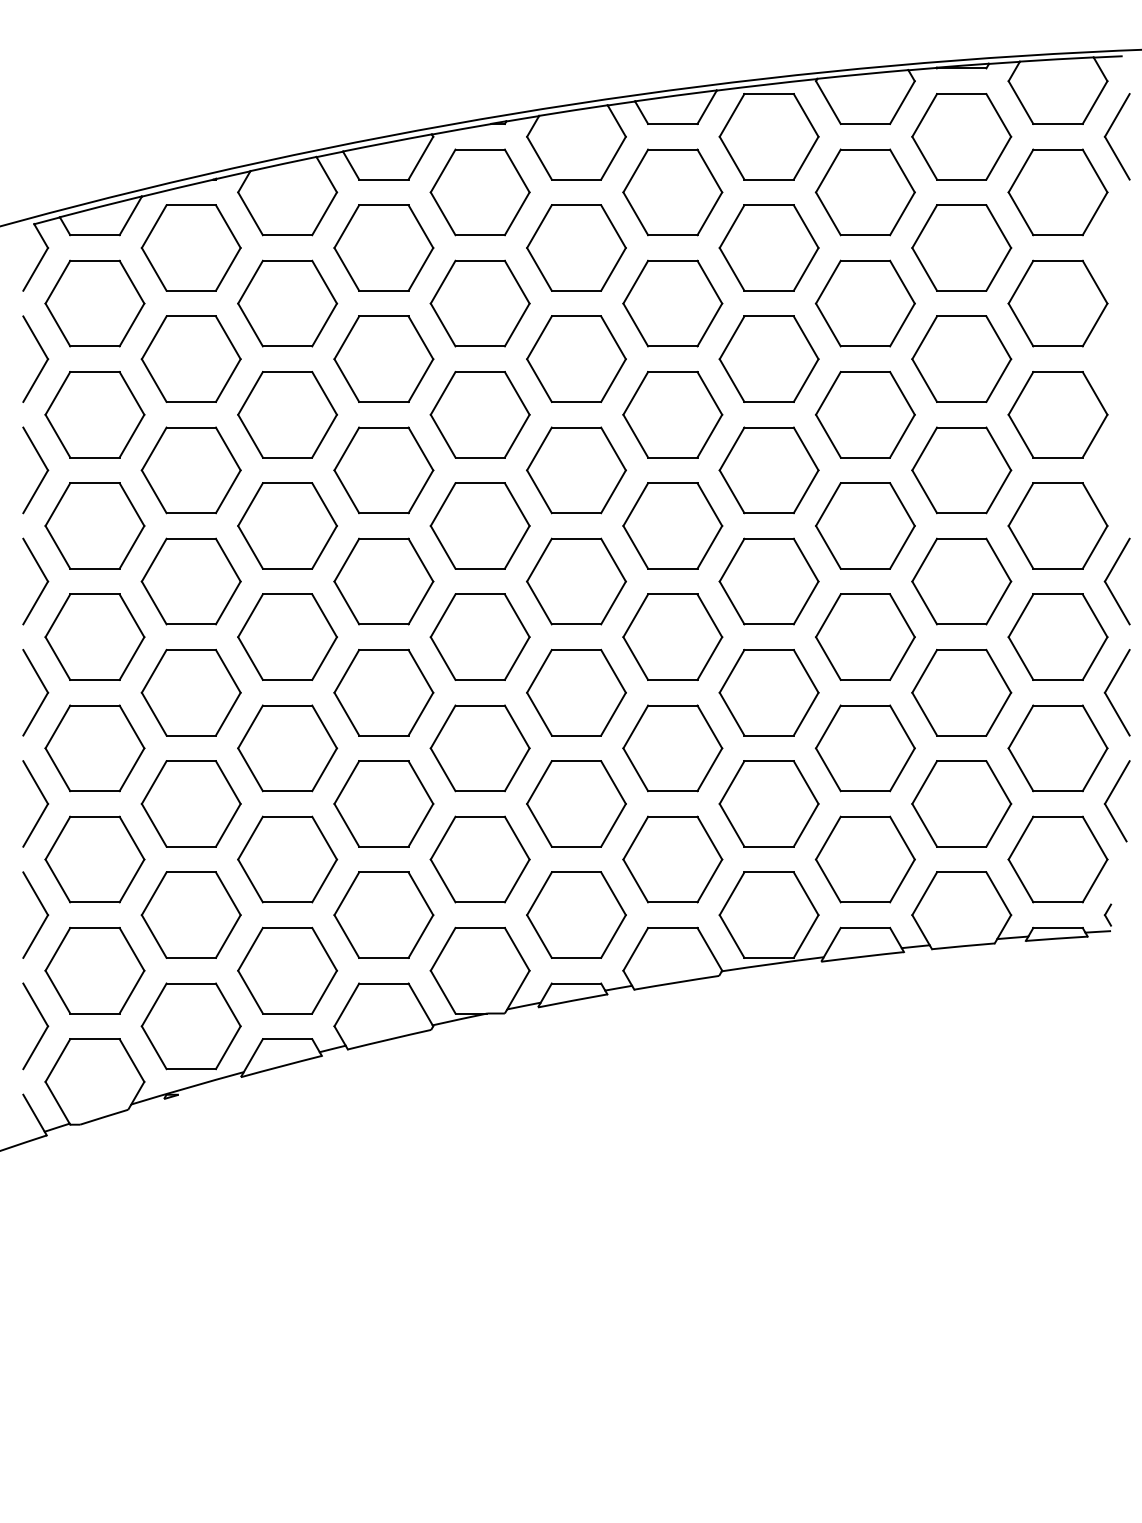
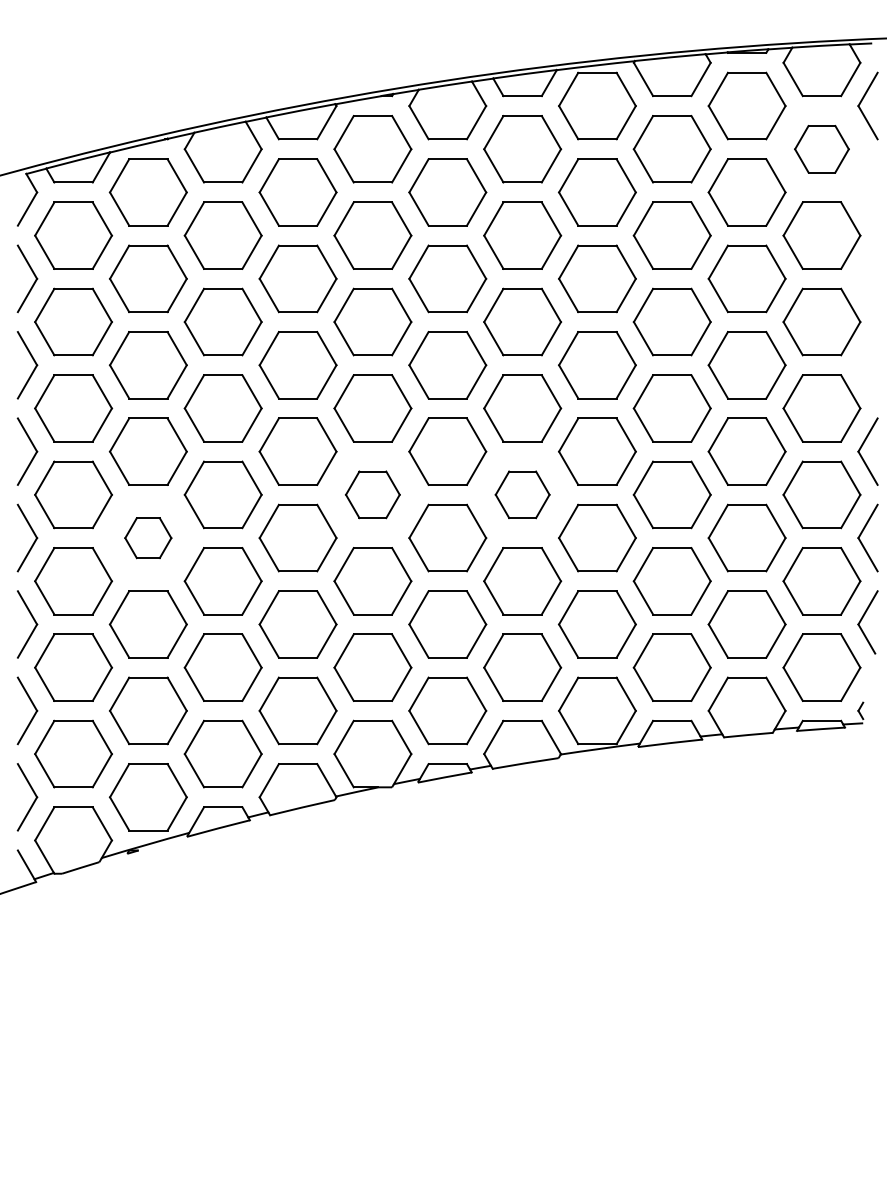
part: (1057, 192) -> (821, 149), size x0.7
part: (479, 636) -> (372, 494), size x0.7
part: (672, 636) -> (522, 494), size x0.7
part: (190, 692) -> (147, 537), size x0.6

